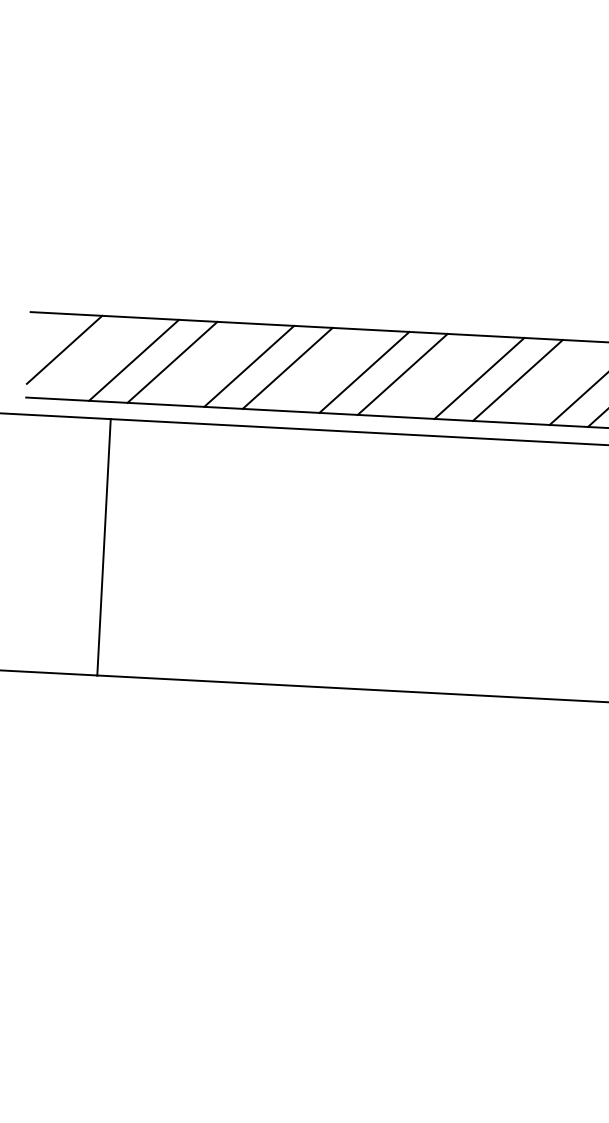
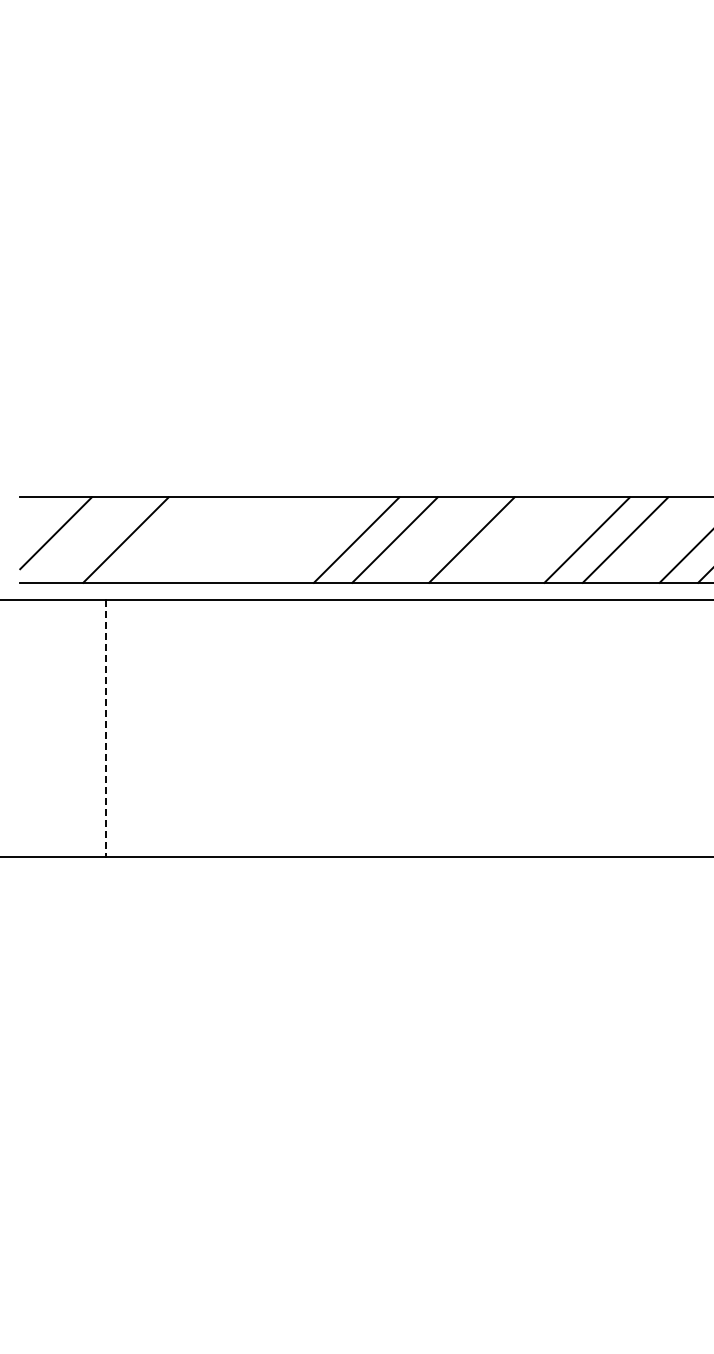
line: (172, 361) -> (164, 539), removed
line: (249, 365) -> (241, 539), removed
line: (287, 367) -> (279, 539), removed
line: (518, 379) -> (510, 539), removed
line: (103, 547) -> (105, 728), solid -> dashed

